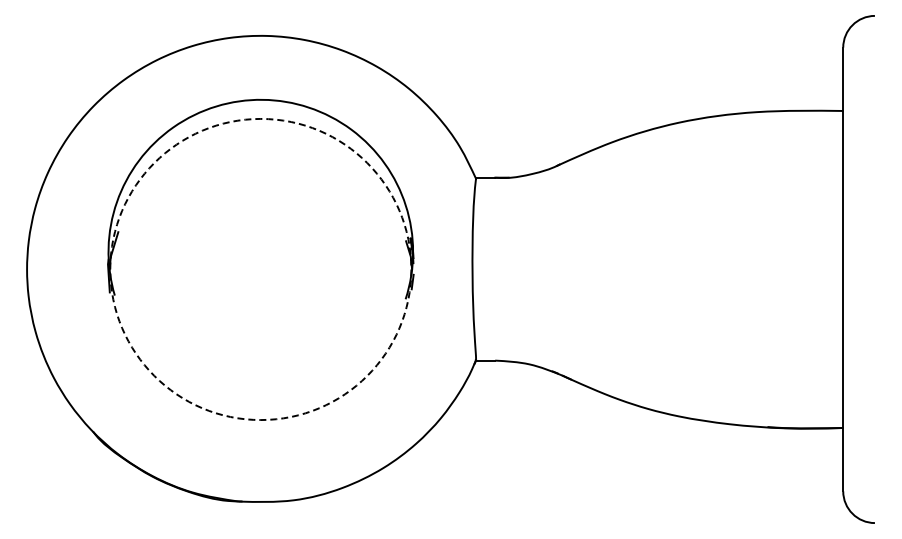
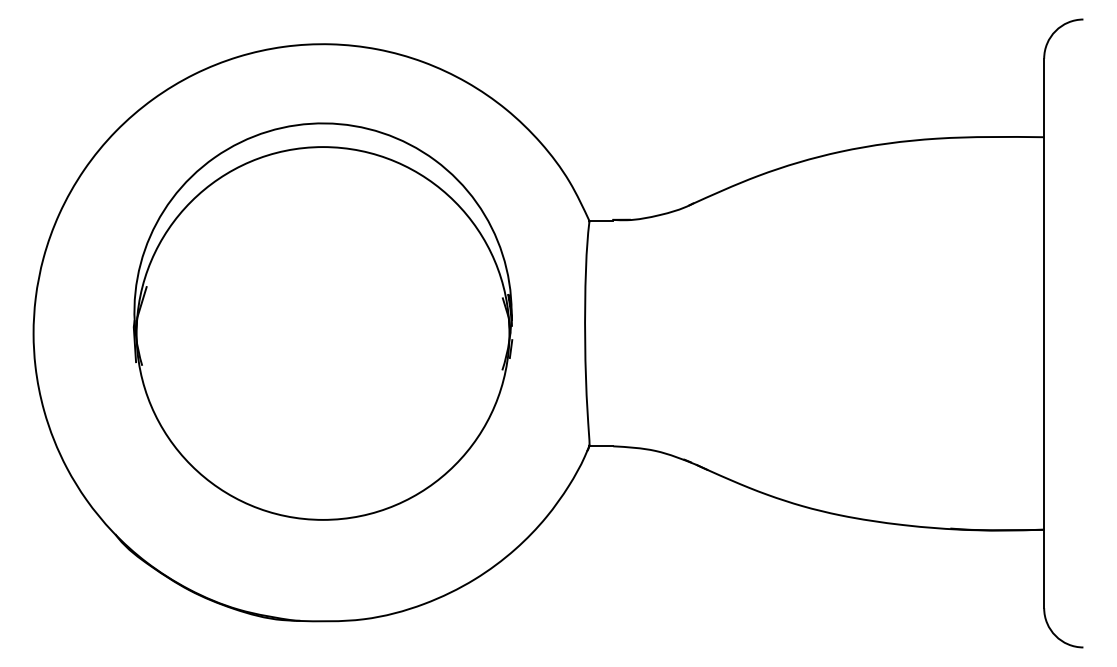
circle: (260, 269) -> (322, 333), dashed -> solid

